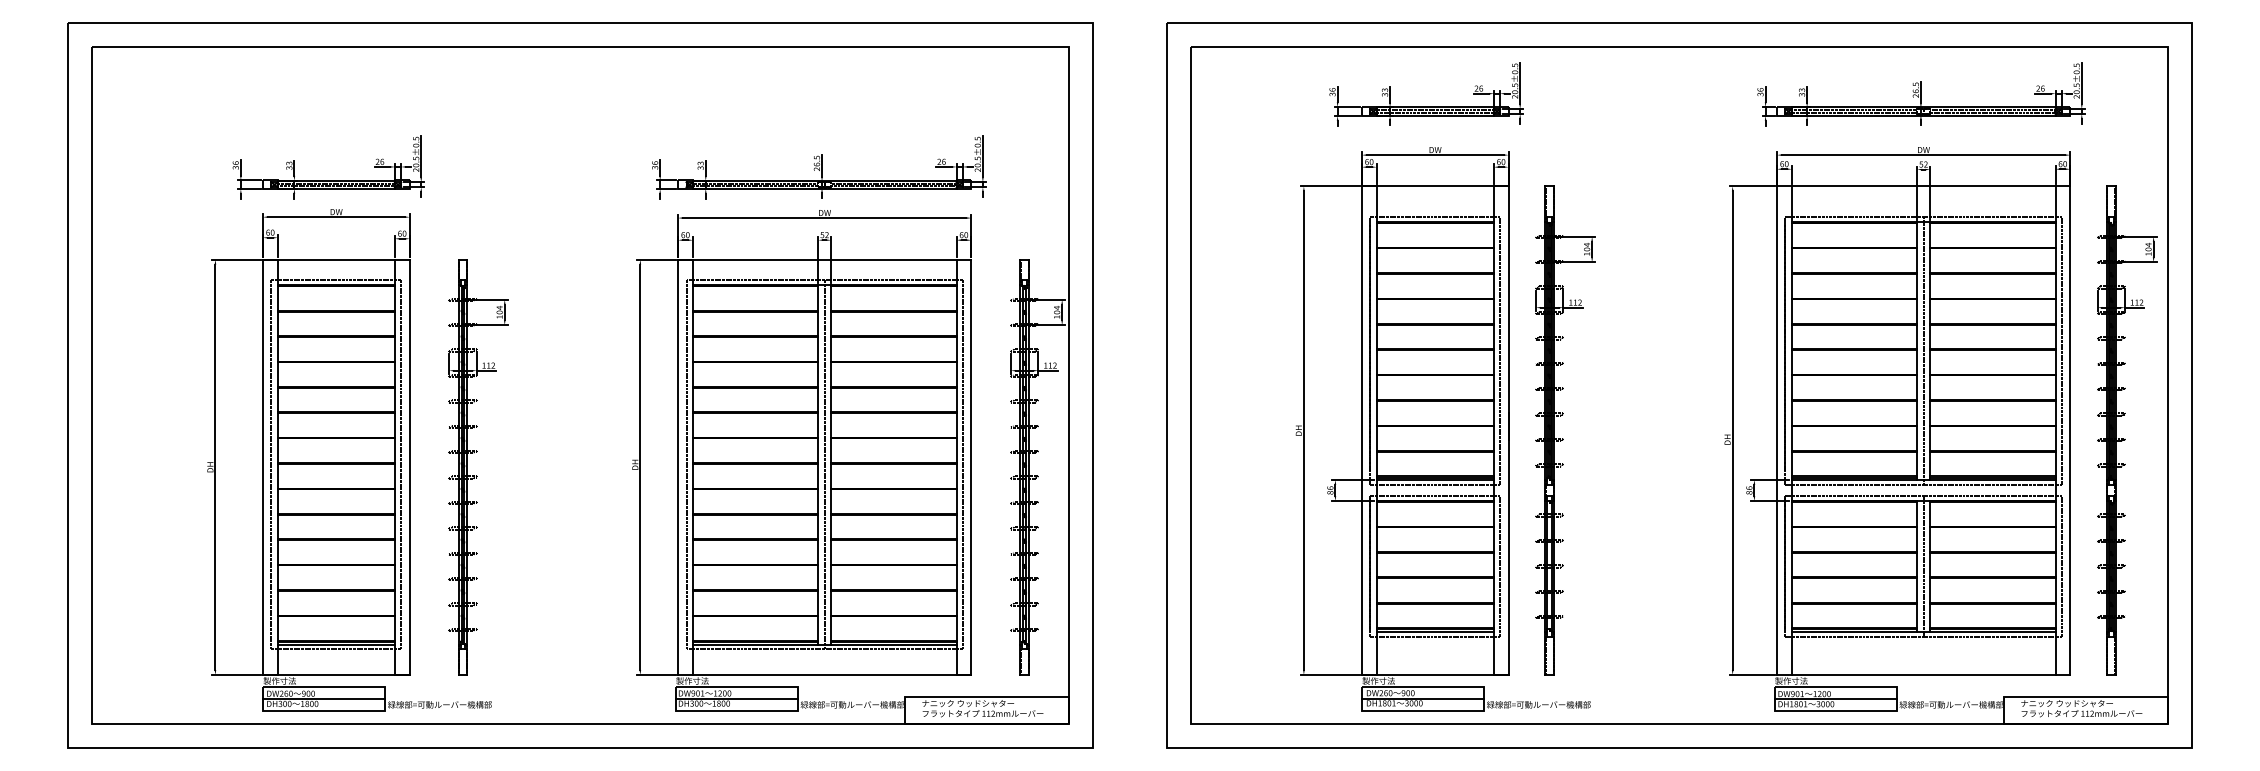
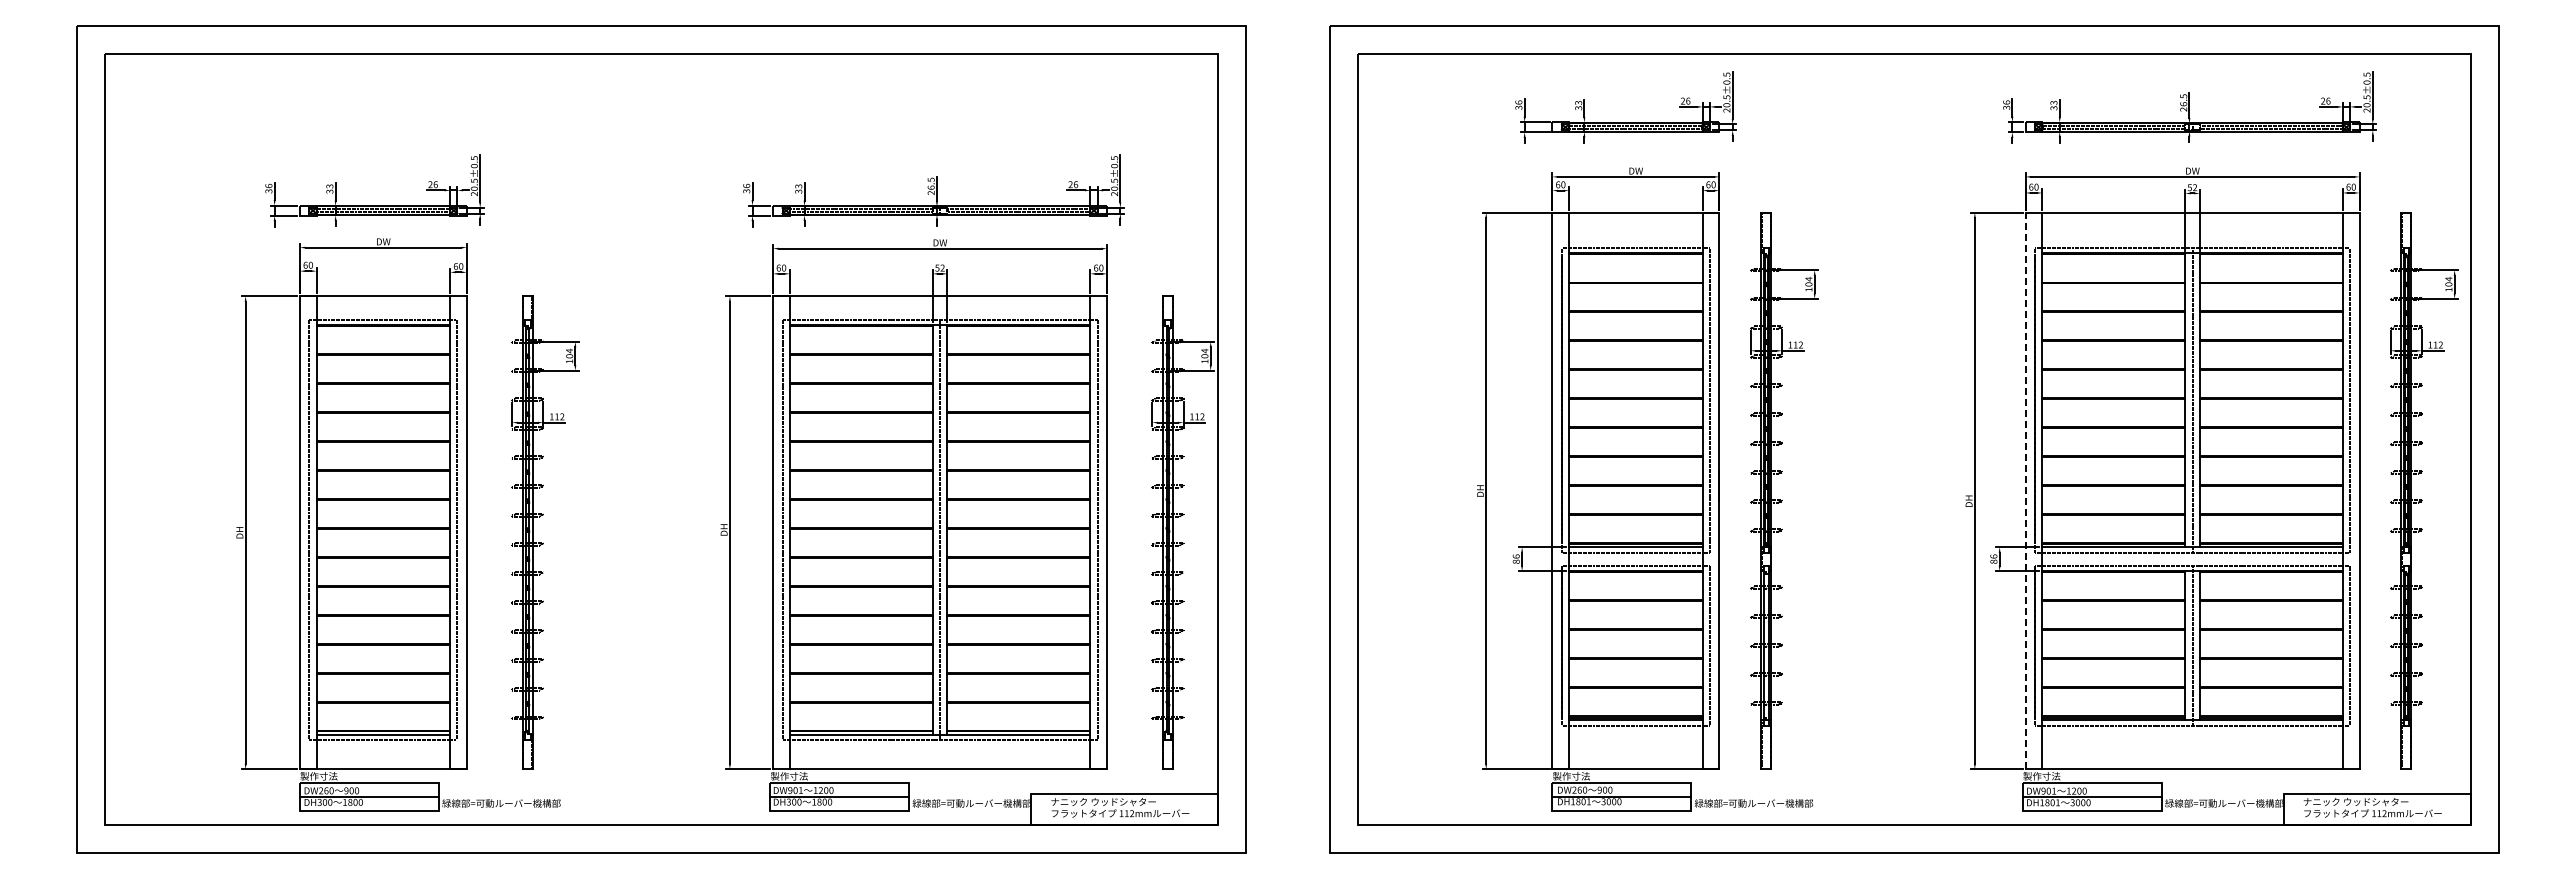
line: (1777, 430) -> (2025, 490), solid -> dashed

